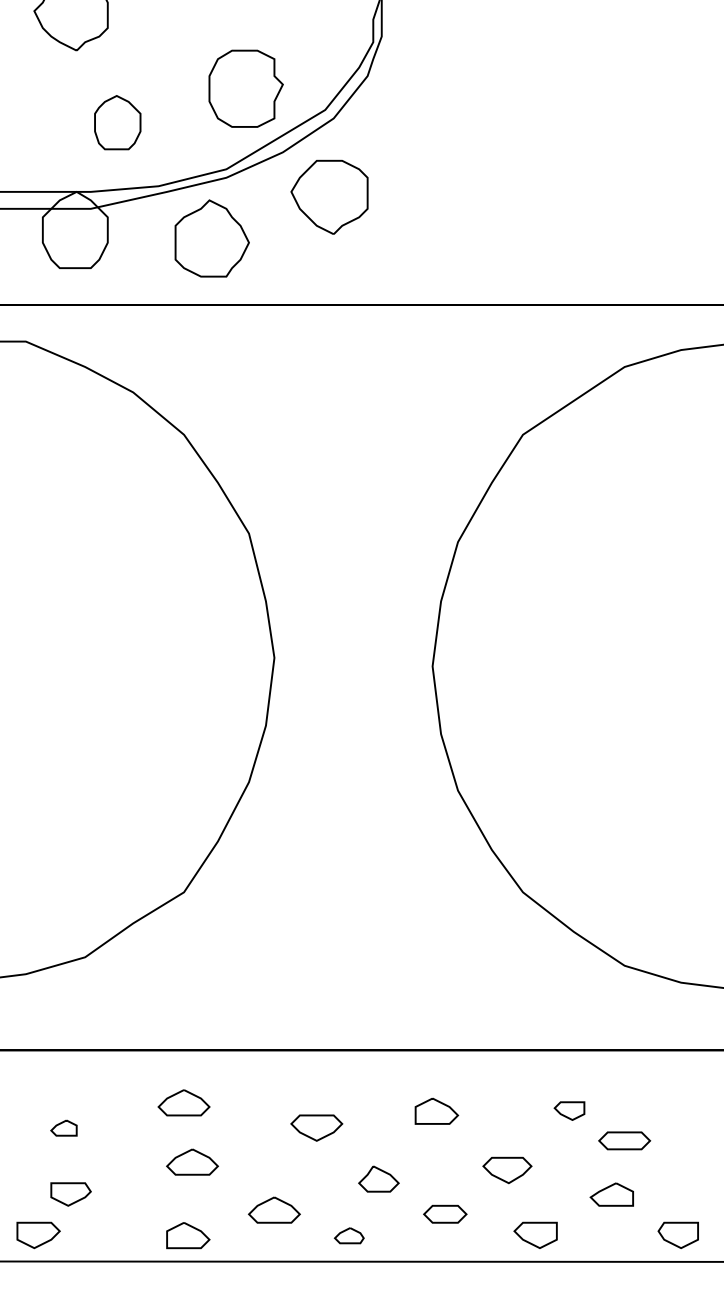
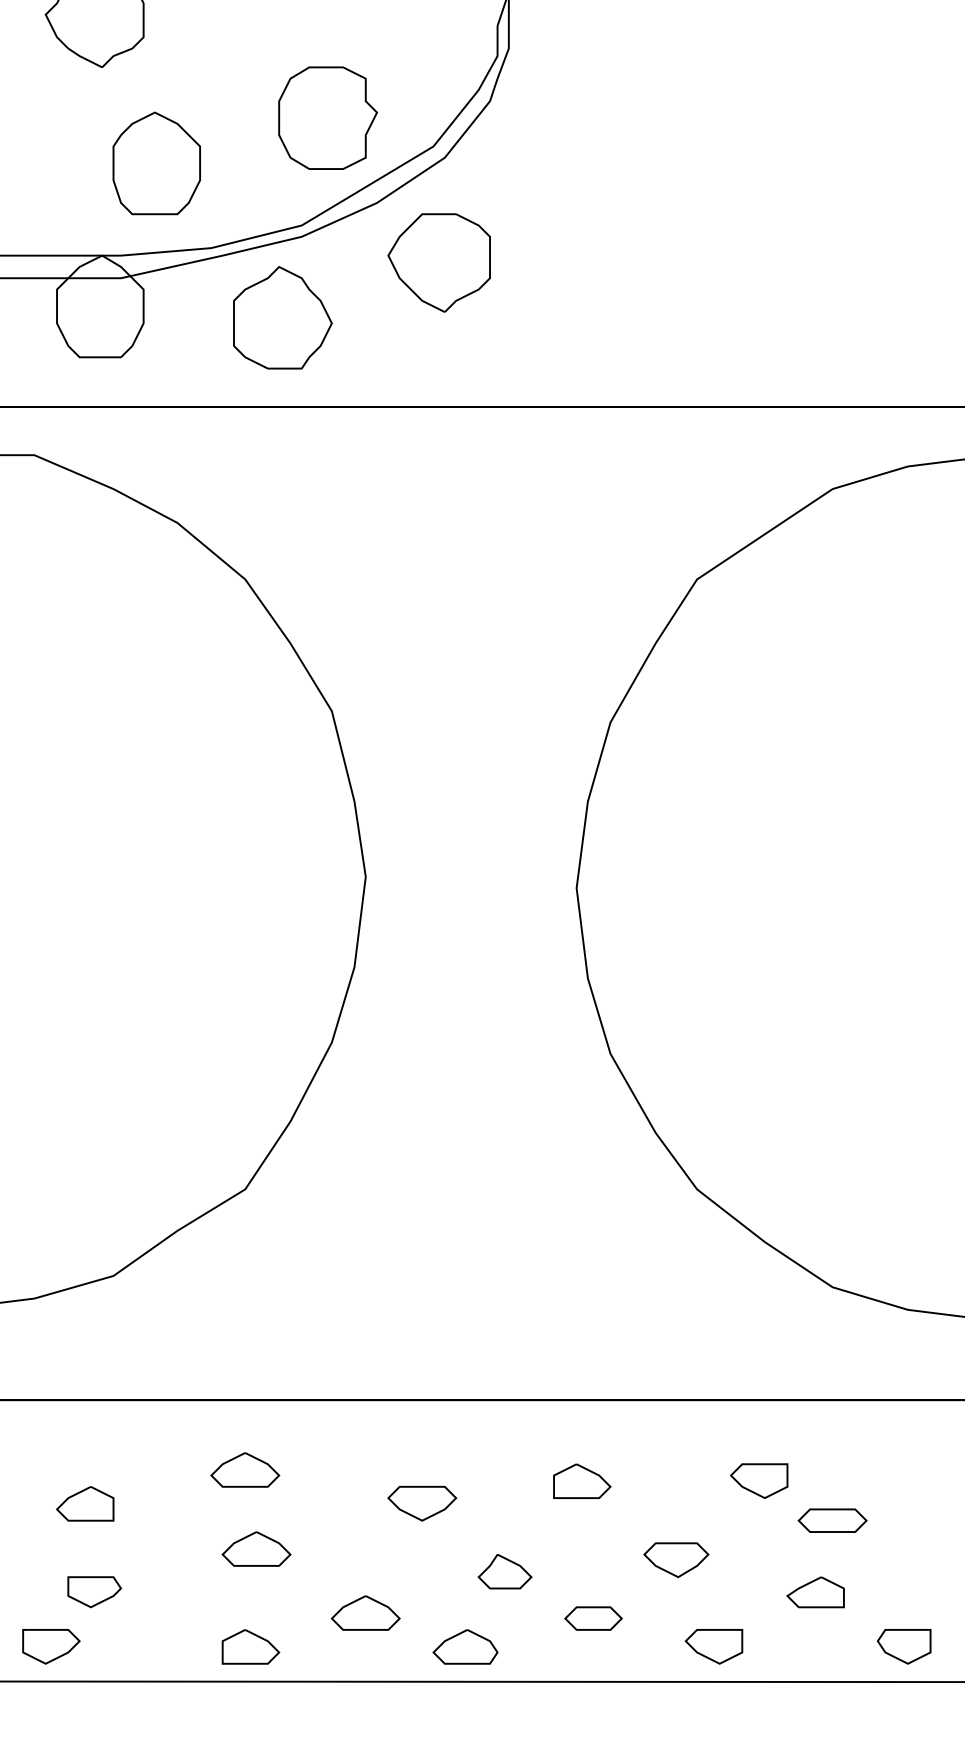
part: (117, 122) -> (156, 163), size x1.43
part: (569, 1110) -> (759, 1480), size x1.43
part: (63, 1127) -> (84, 1502), size x1.67
part: (349, 1235) -> (465, 1646), size x1.67

